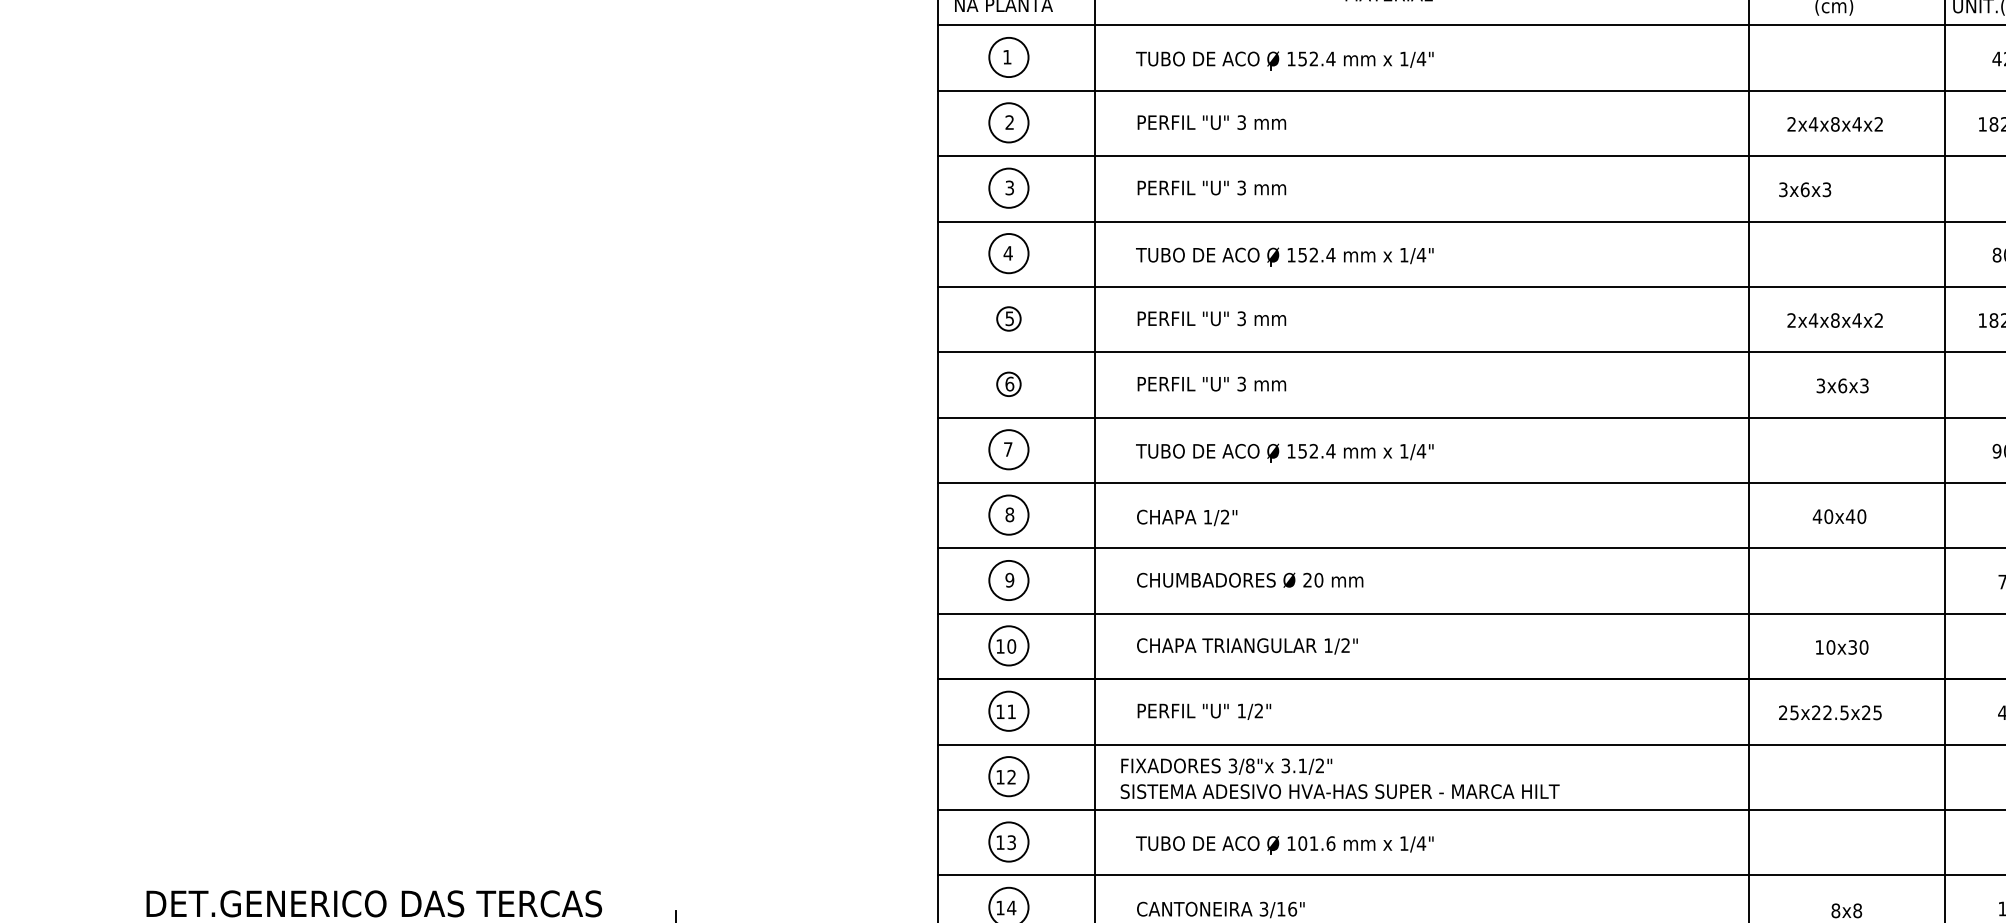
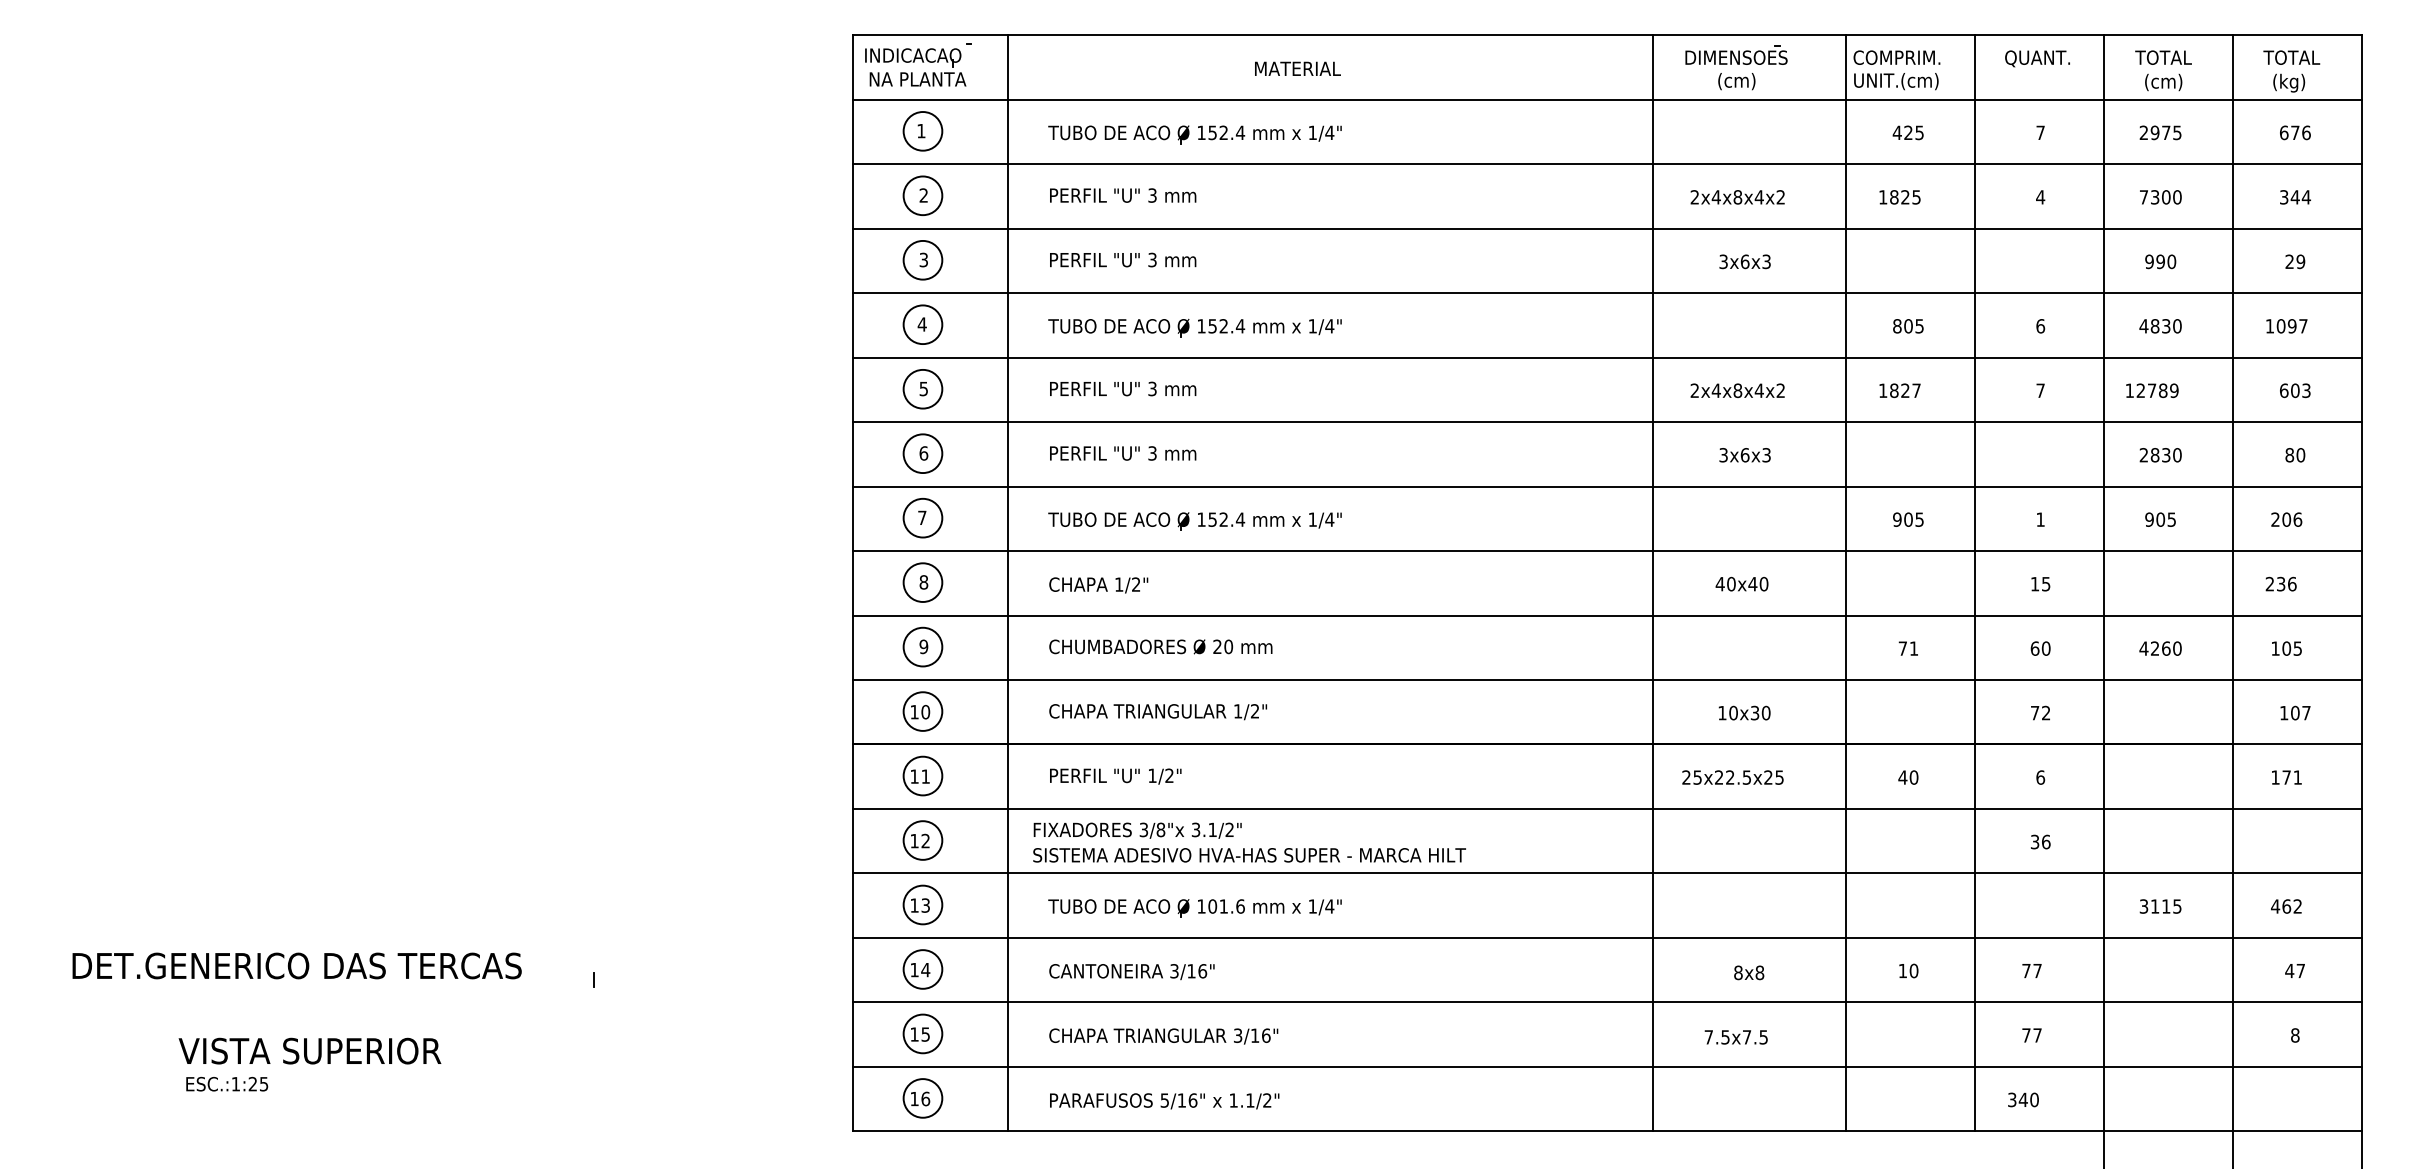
text: (1804, 189) -> (1744, 261), moved
circle: (1008, 318) -> (922, 388), size x1.67
circle: (1008, 384) -> (922, 453), size x1.67

